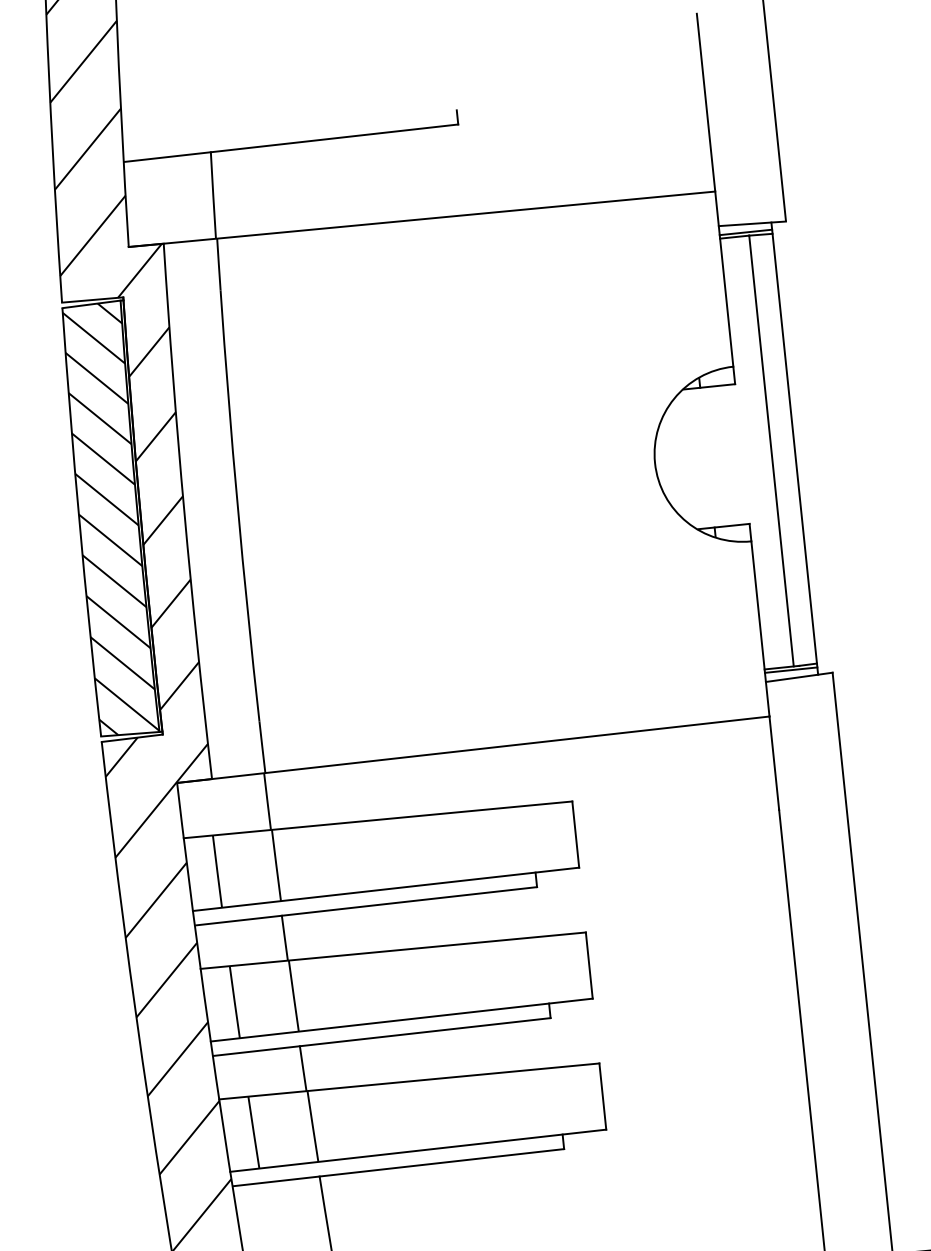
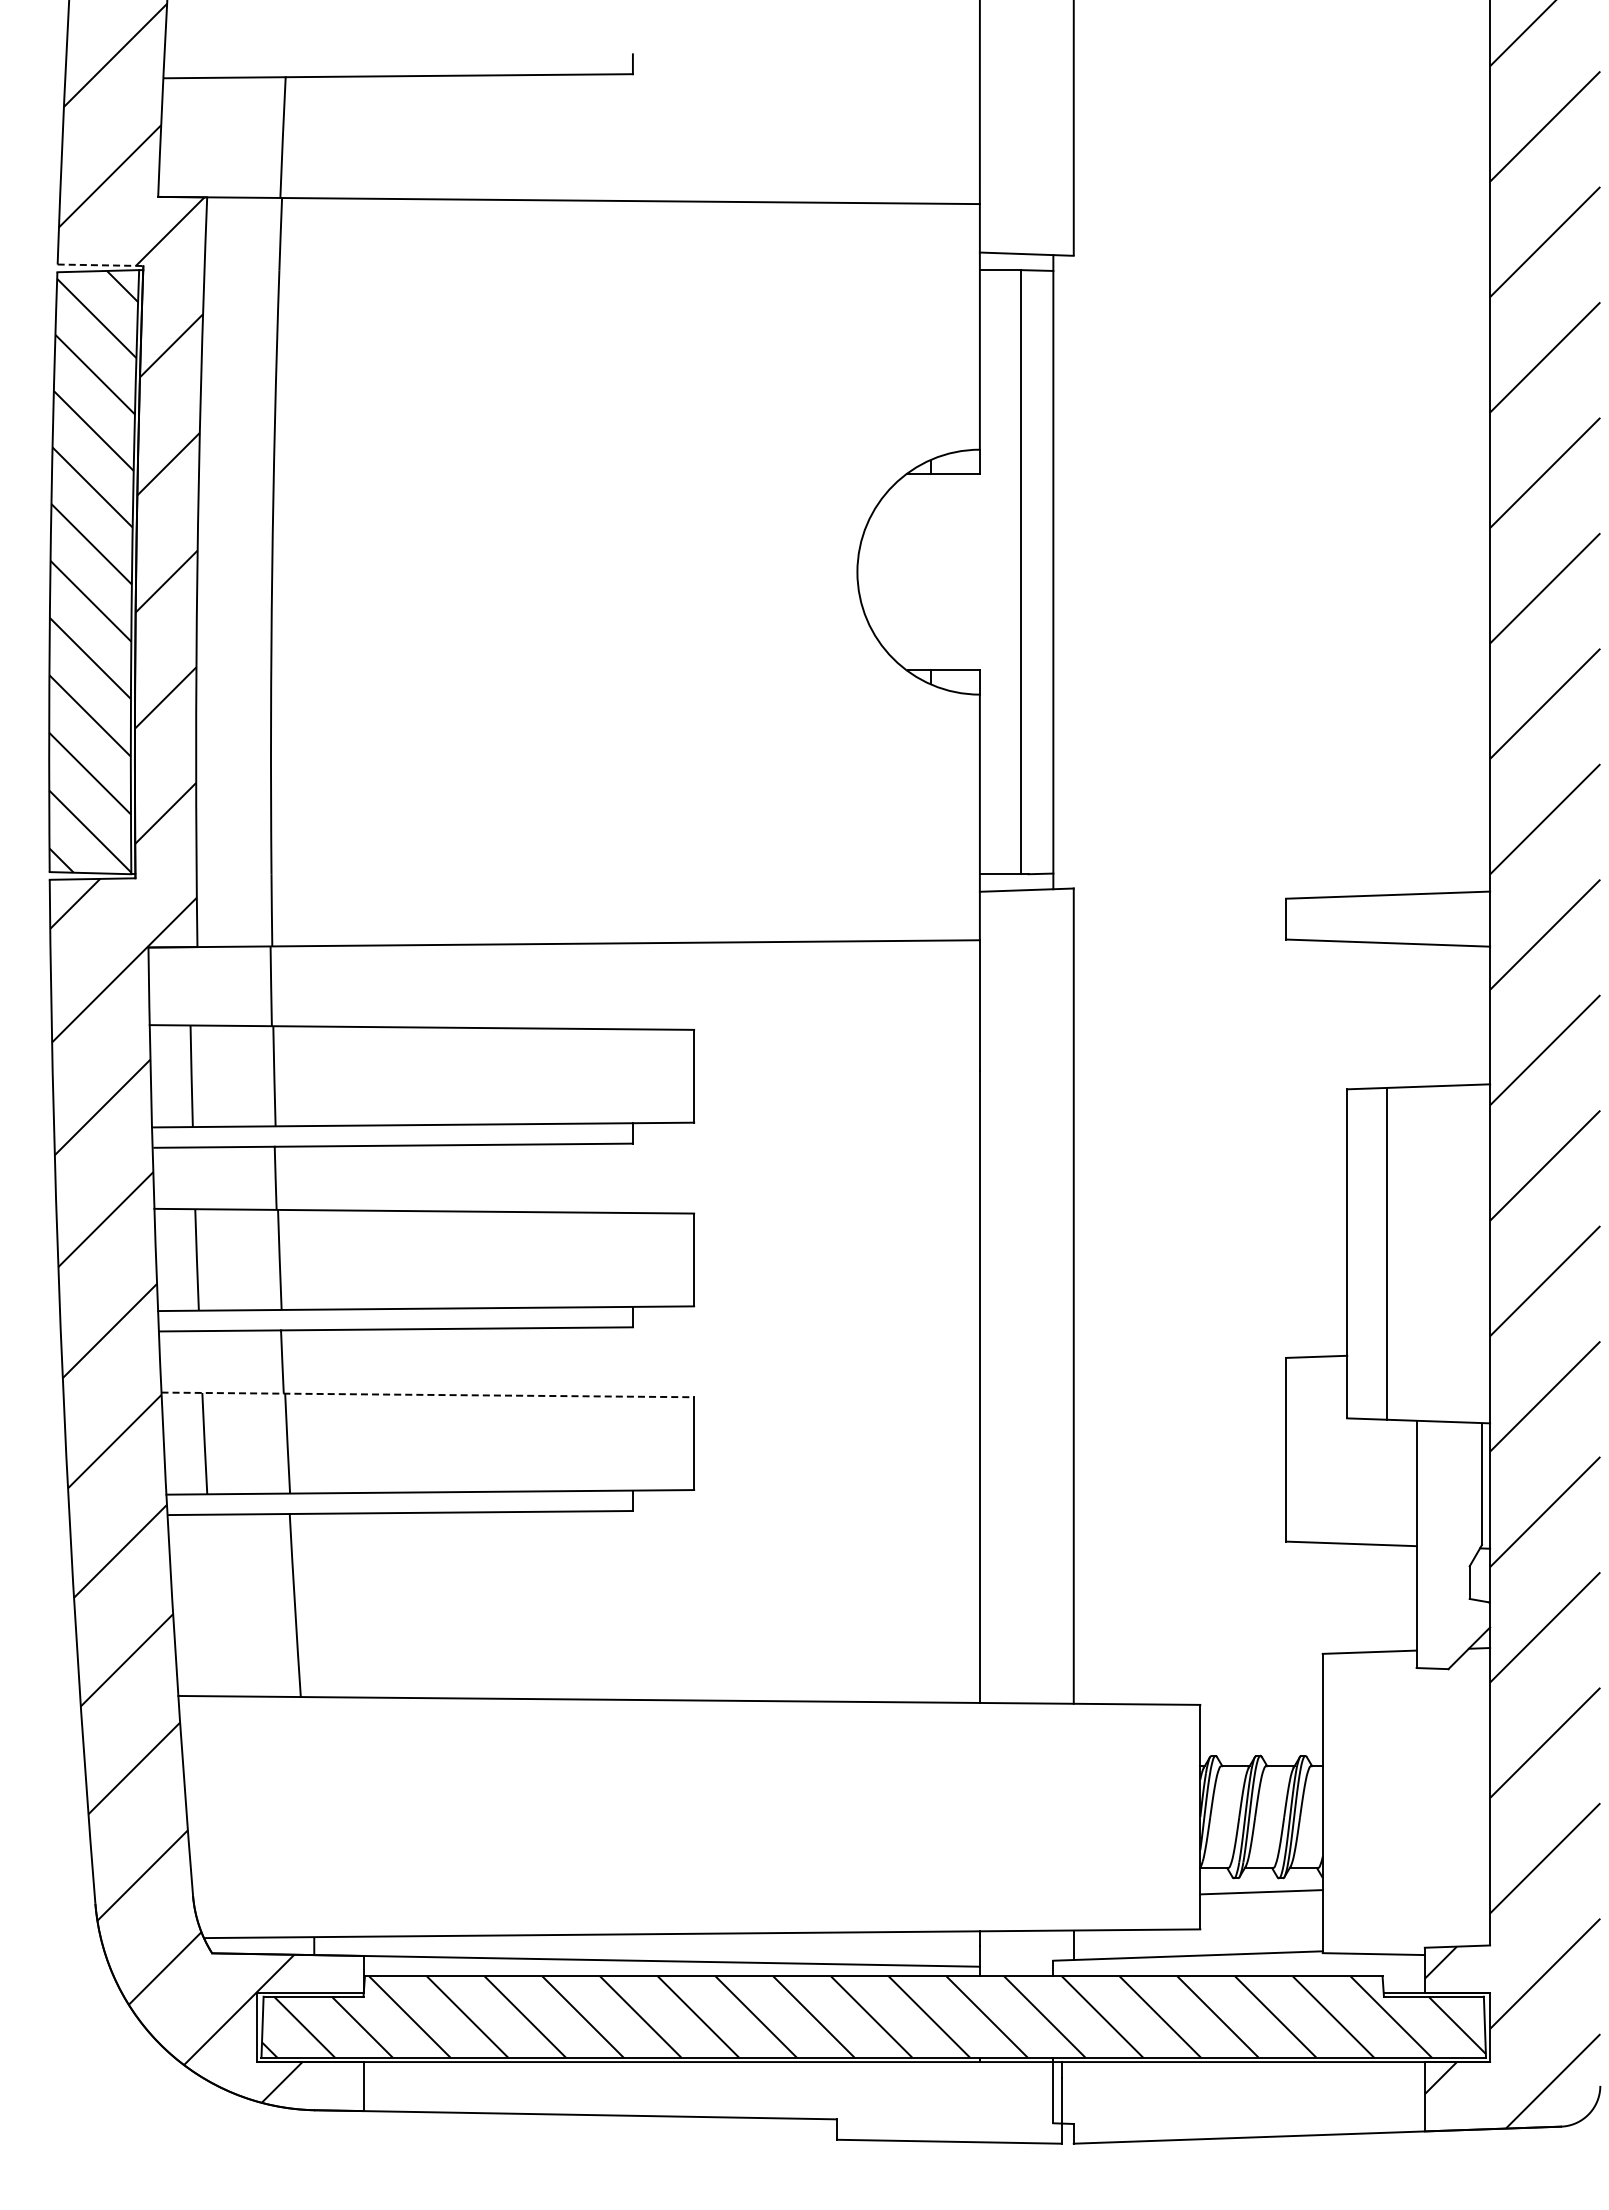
line: (745, 232) -> (1016, 265), removed
line: (92, 300) -> (100, 265), solid -> dashed
line: (791, 670) -> (1016, 879), removed
line: (409, 1081) -> (428, 1394), solid -> dashed

